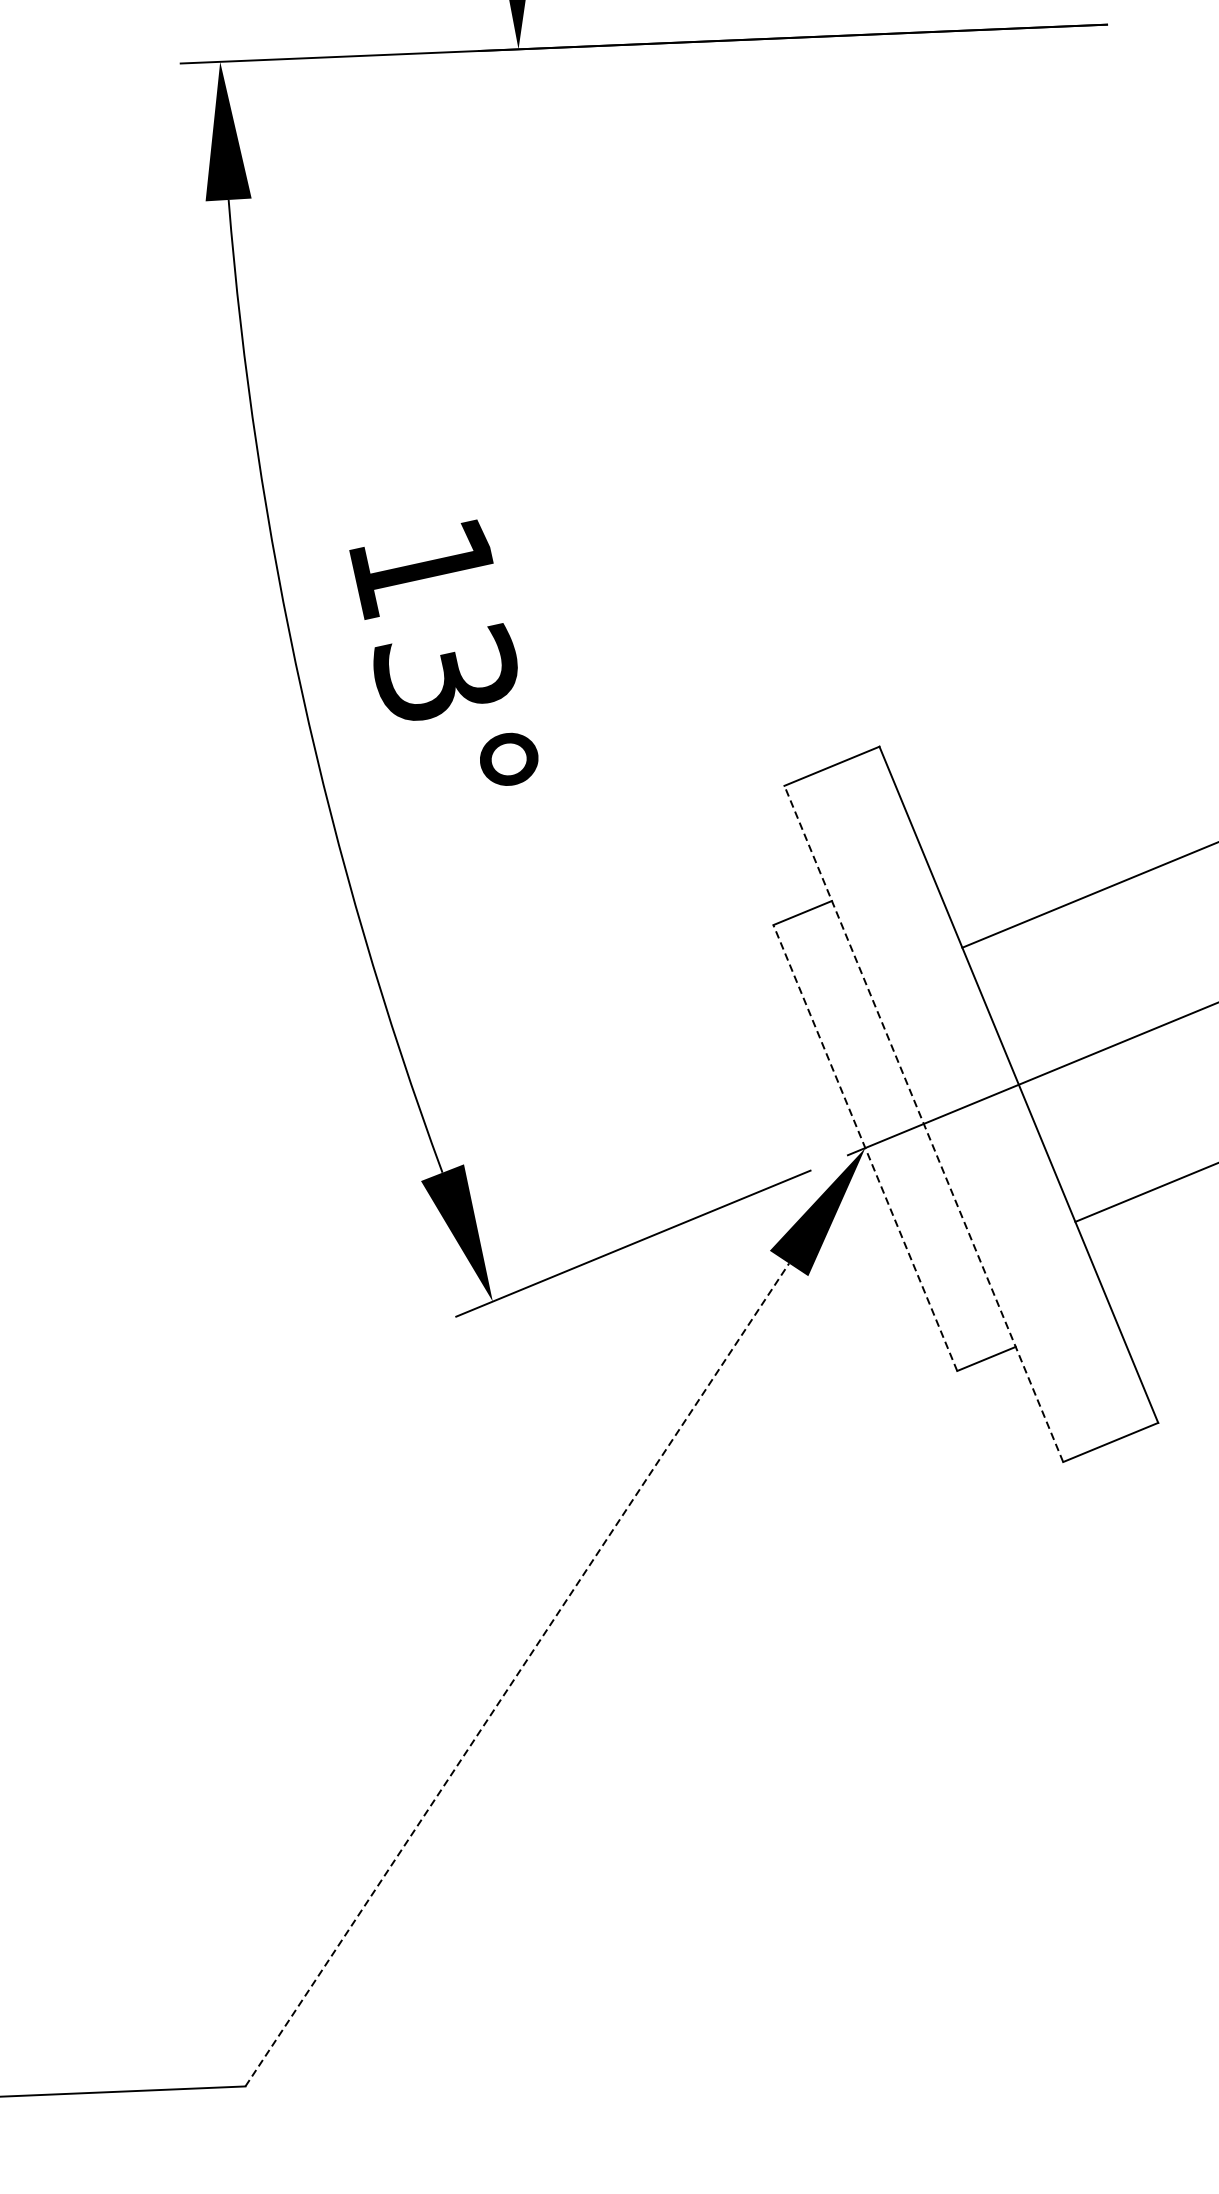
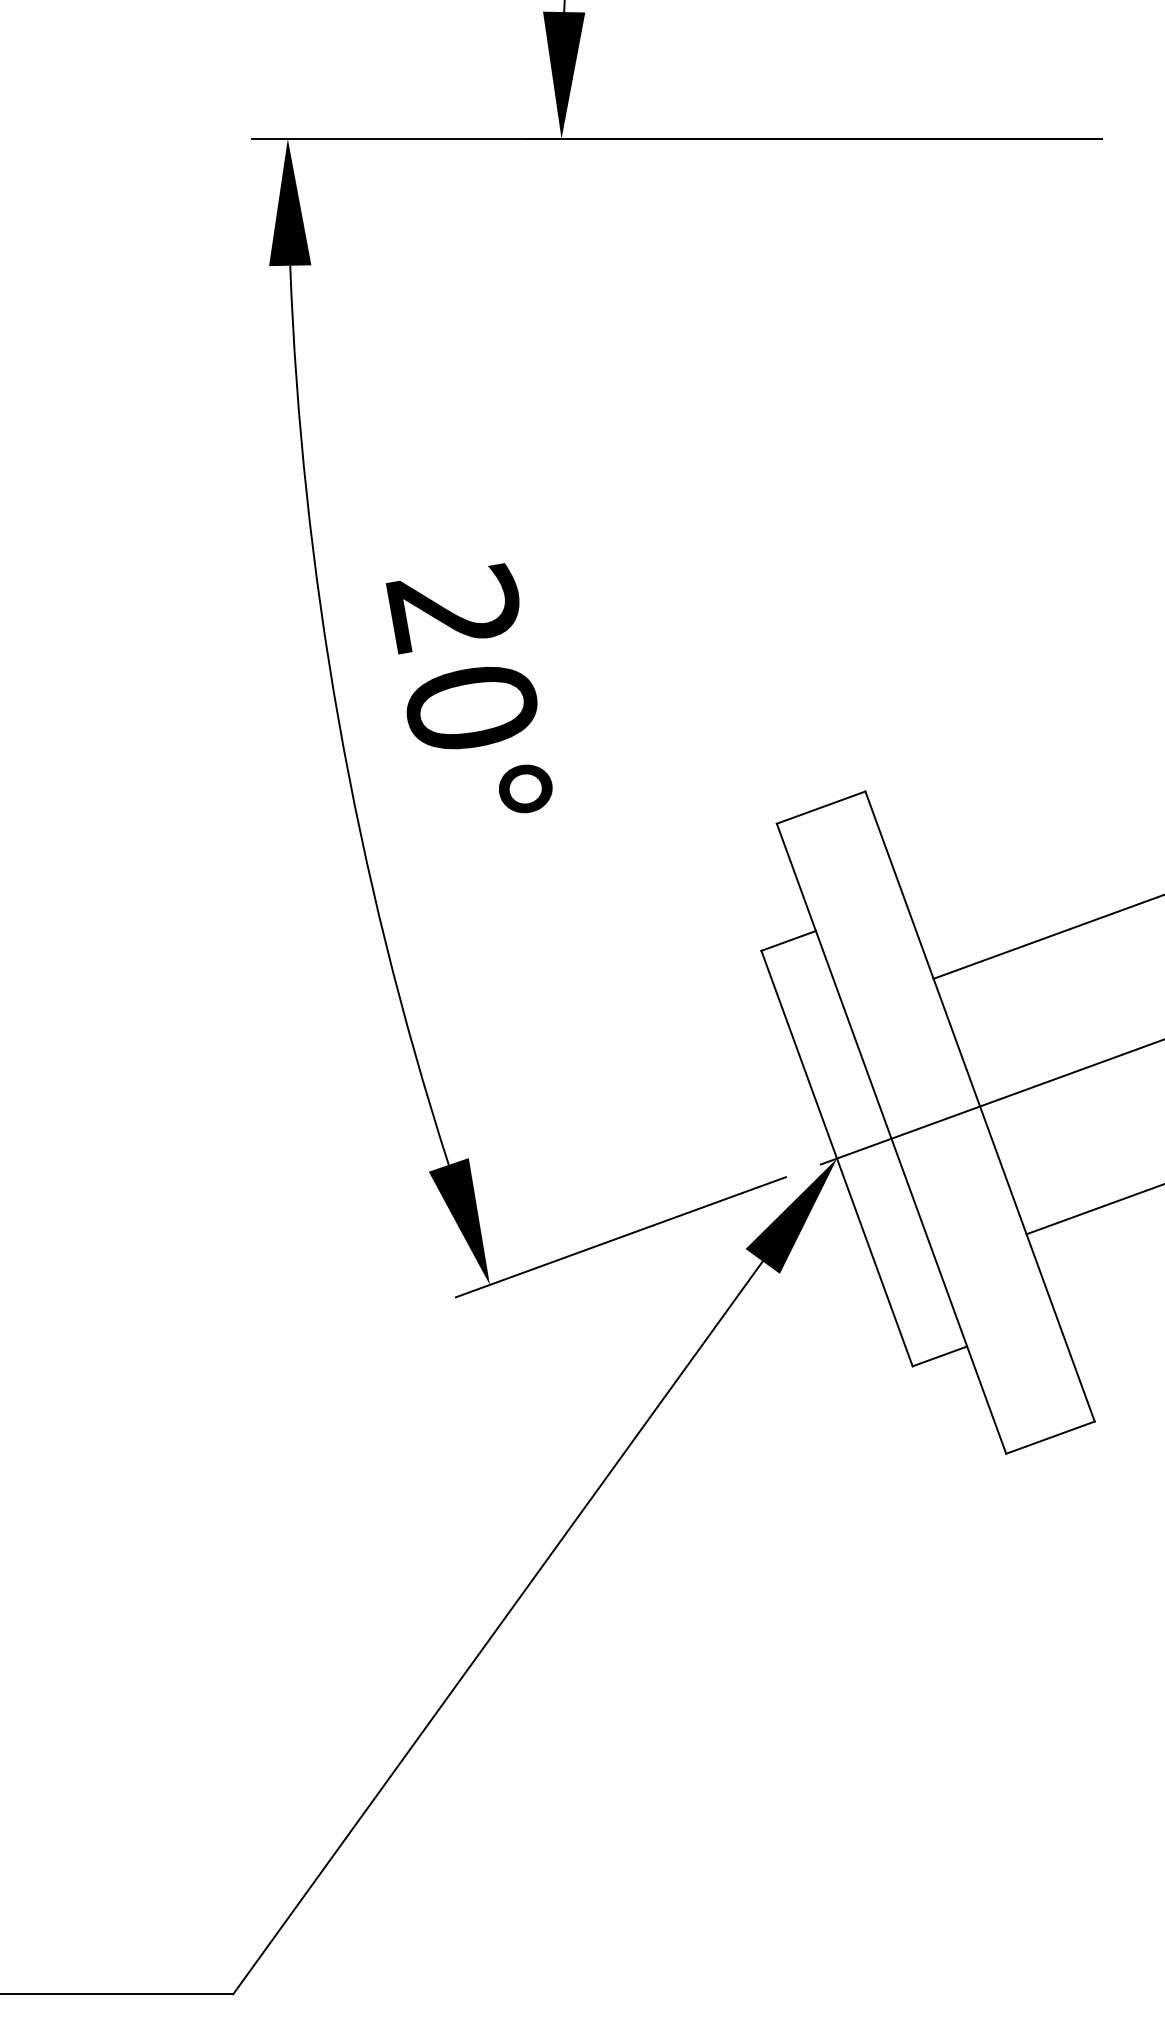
text: (433, 618) -> (461, 656), 13° -> 20°
line: (923, 1123) -> (891, 1138), dashed -> solid
line: (864, 1147) -> (836, 1158), dashed -> solid
line: (517, 1674) -> (498, 1627), dashed -> solid

